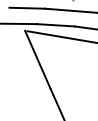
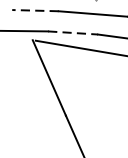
line: (27, 8) -> (35, 10), solid -> dashed
line: (56, 25) -> (73, 33), solid -> dashed

